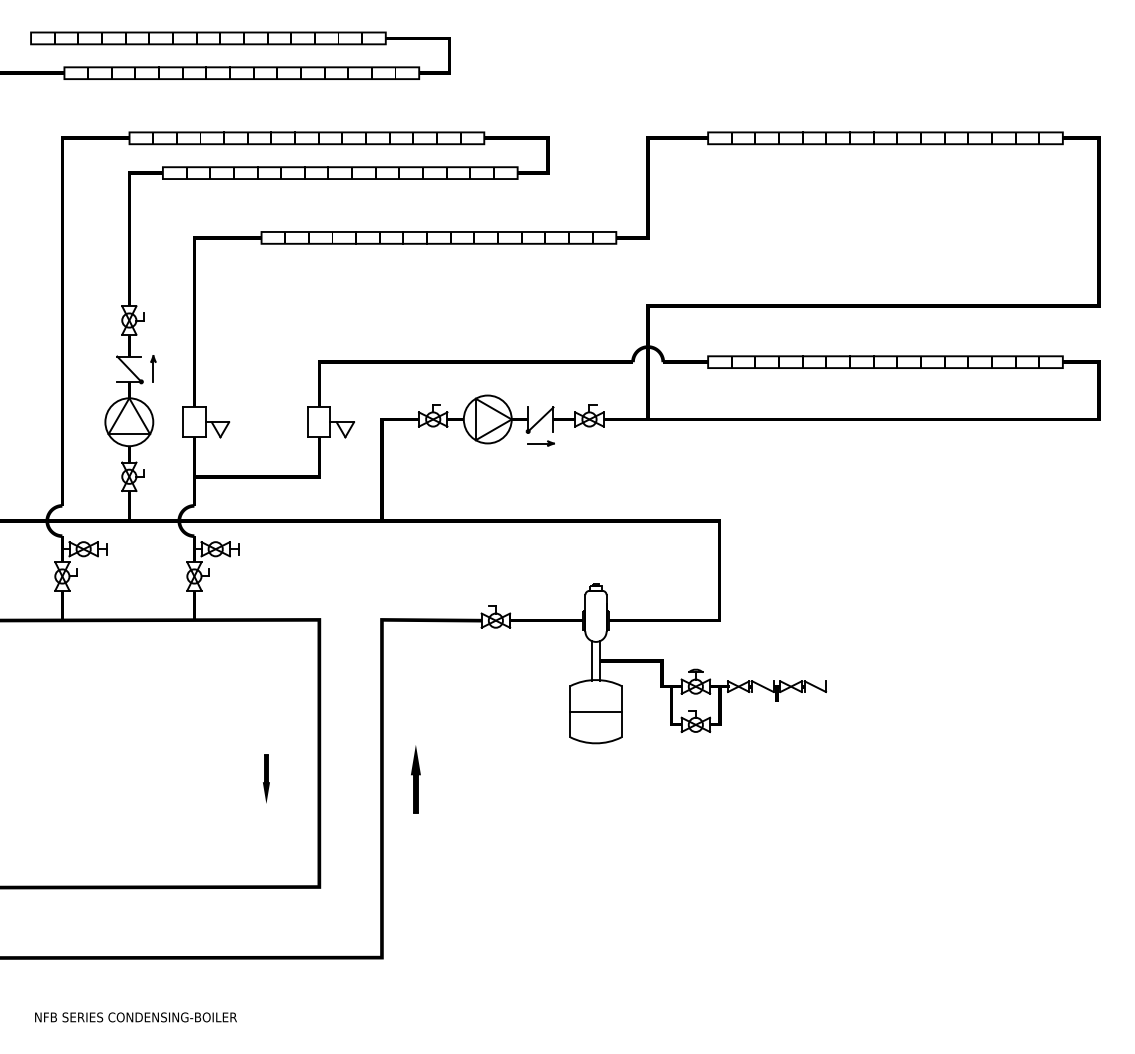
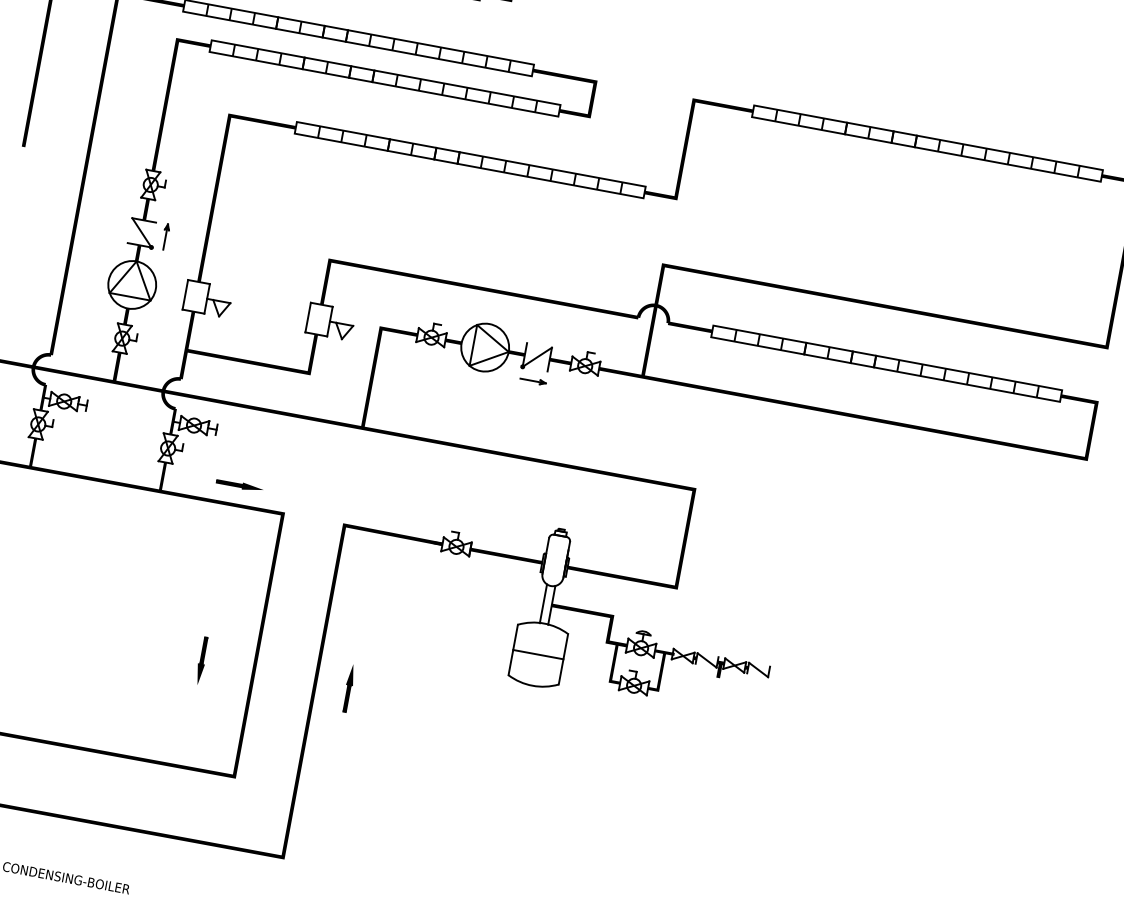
part: (271, 599) -> (239, 485), added
part: (415, 779) -> (348, 688), size x0.71

